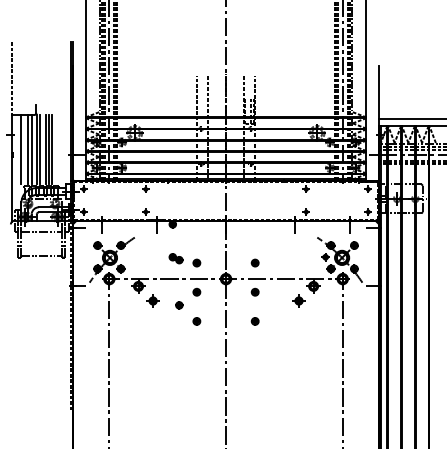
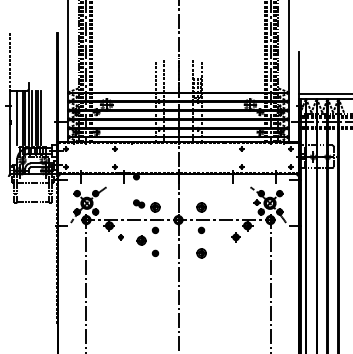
part: (196, 262) -> (155, 206), size x1.6
part: (254, 262) -> (200, 206), size x1.6
part: (152, 300) -> (120, 236), size x0.6
part: (179, 305) -> (141, 240), size x1.6
part: (254, 321) -> (200, 253), size x1.6

